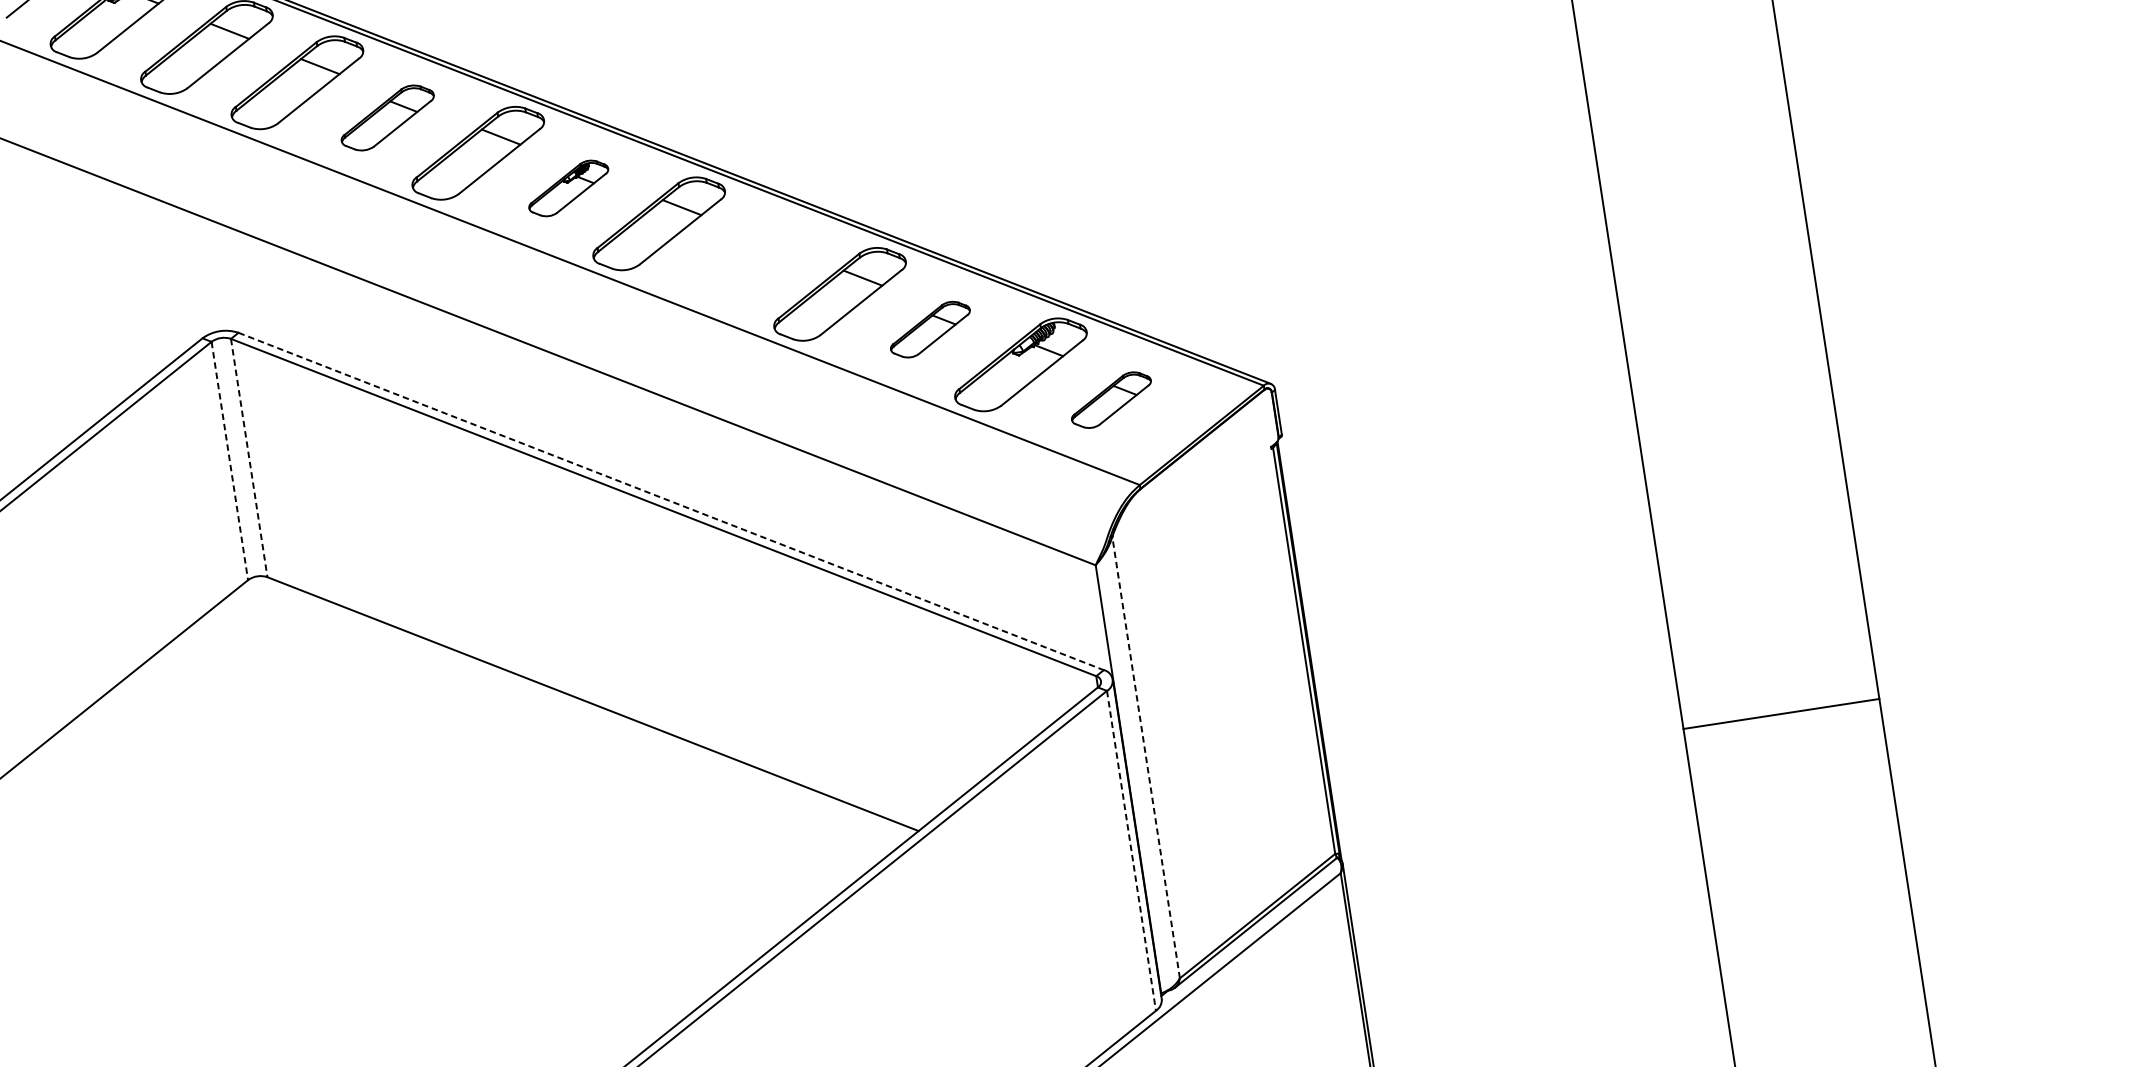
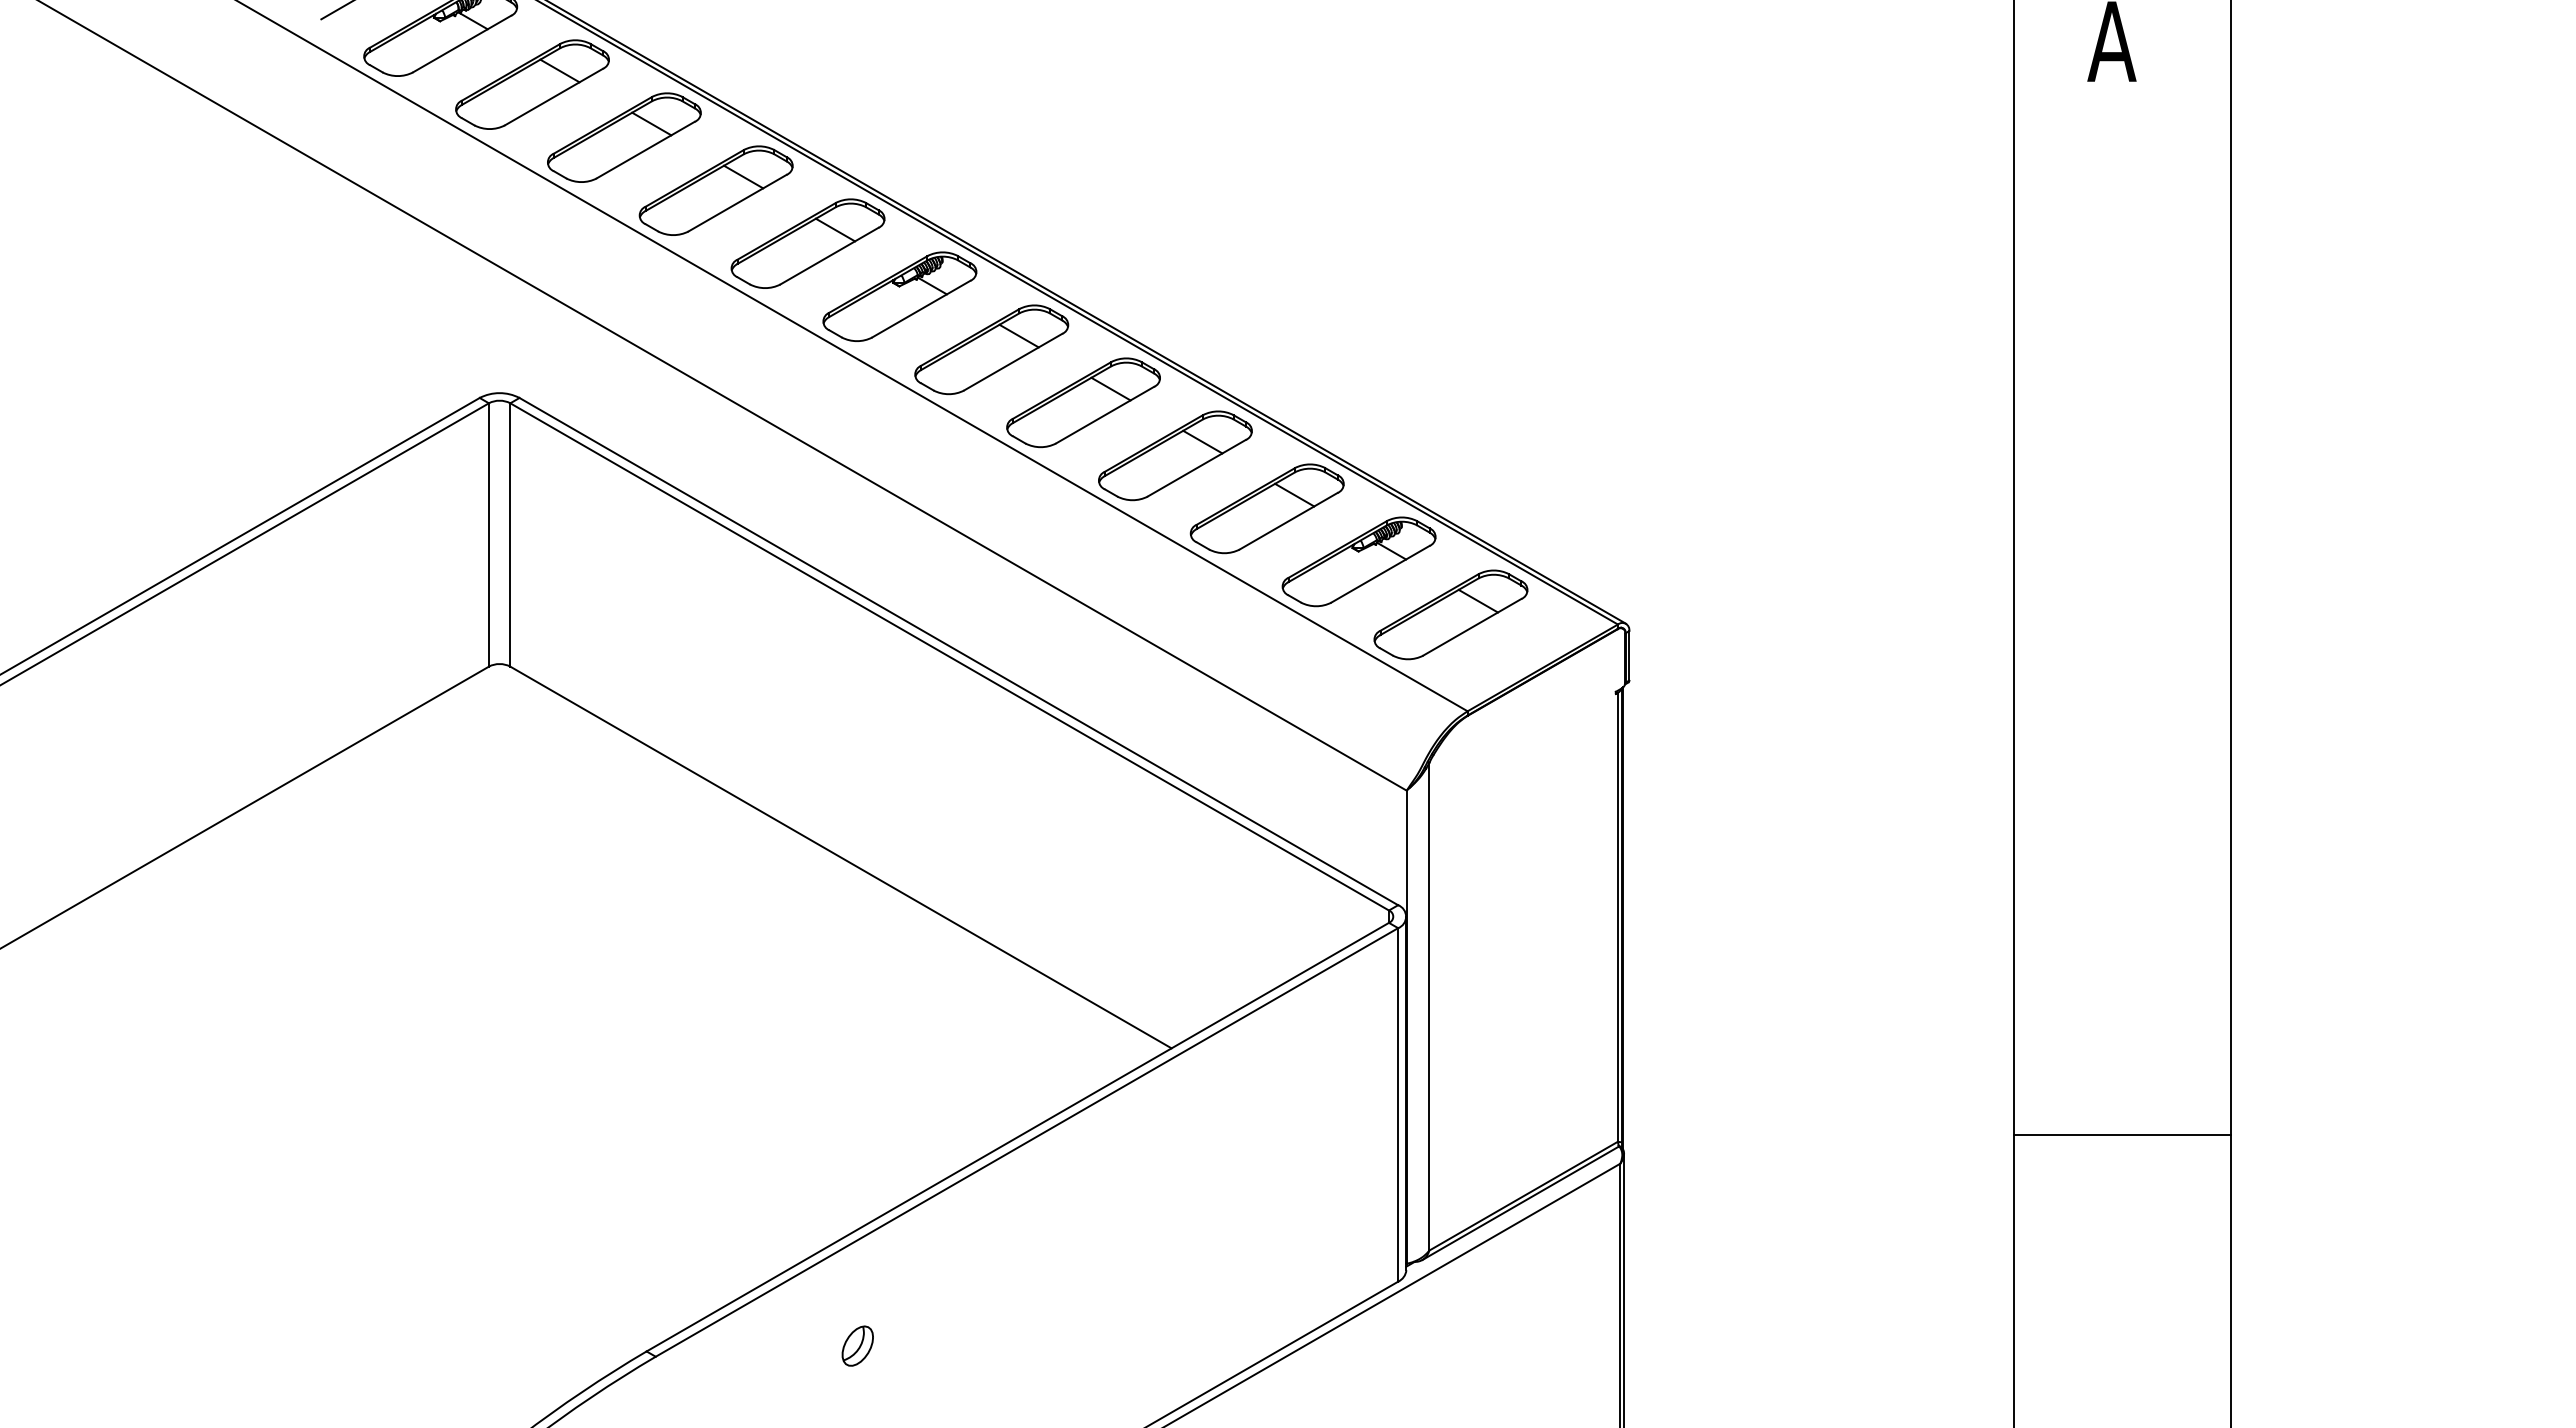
part: (387, 117) -> (715, 190), size x1.43
part: (568, 188) -> (899, 296), size x1.67
part: (749, 258) -> (1083, 402), added
part: (929, 329) -> (1266, 508), size x1.67
part: (1110, 399) -> (1450, 614), size x1.67
line: (249, 457) -> (510, 534), dashed -> solid
line: (229, 460) -> (488, 534), dashed -> solid
line: (671, 501) -> (959, 651), dashed -> solid
line: (1781, 713) -> (2122, 1134), moved
line: (1146, 757) -> (1429, 1006), dashed -> solid
line: (1131, 850) -> (1398, 1104), dashed -> solid

